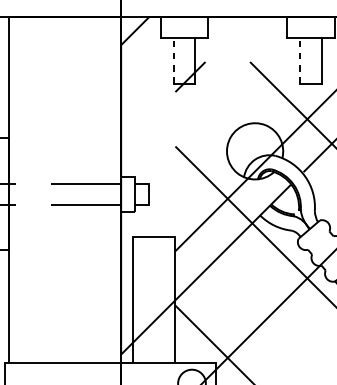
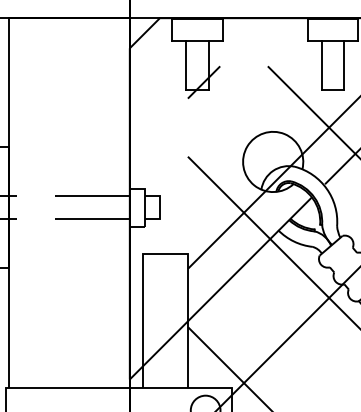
line: (174, 60) -> (186, 64), dashed -> solid
line: (300, 60) -> (321, 64), dashed -> solid

